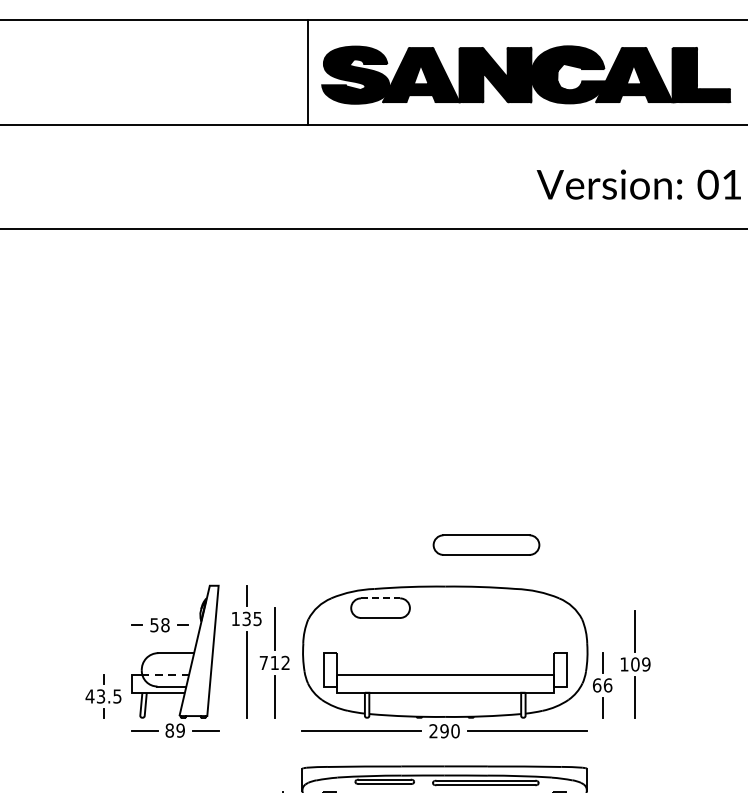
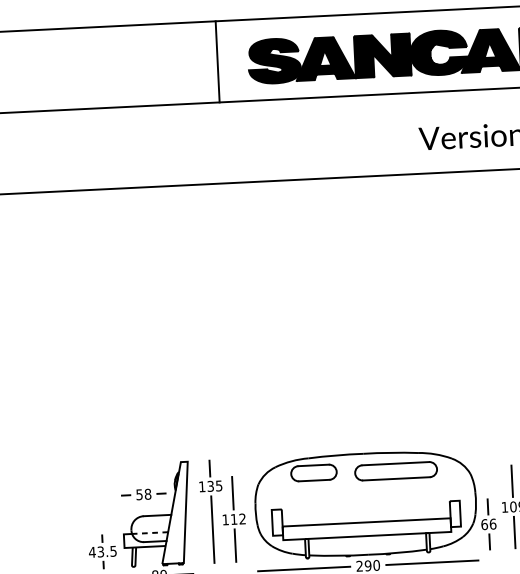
line: (308, 72) -> (217, 61), moved
part: (486, 544) -> (396, 470), moved
line: (380, 598) -> (313, 465), dashed -> solid
text: (263, 662) -> (225, 519), 712 -> 112

